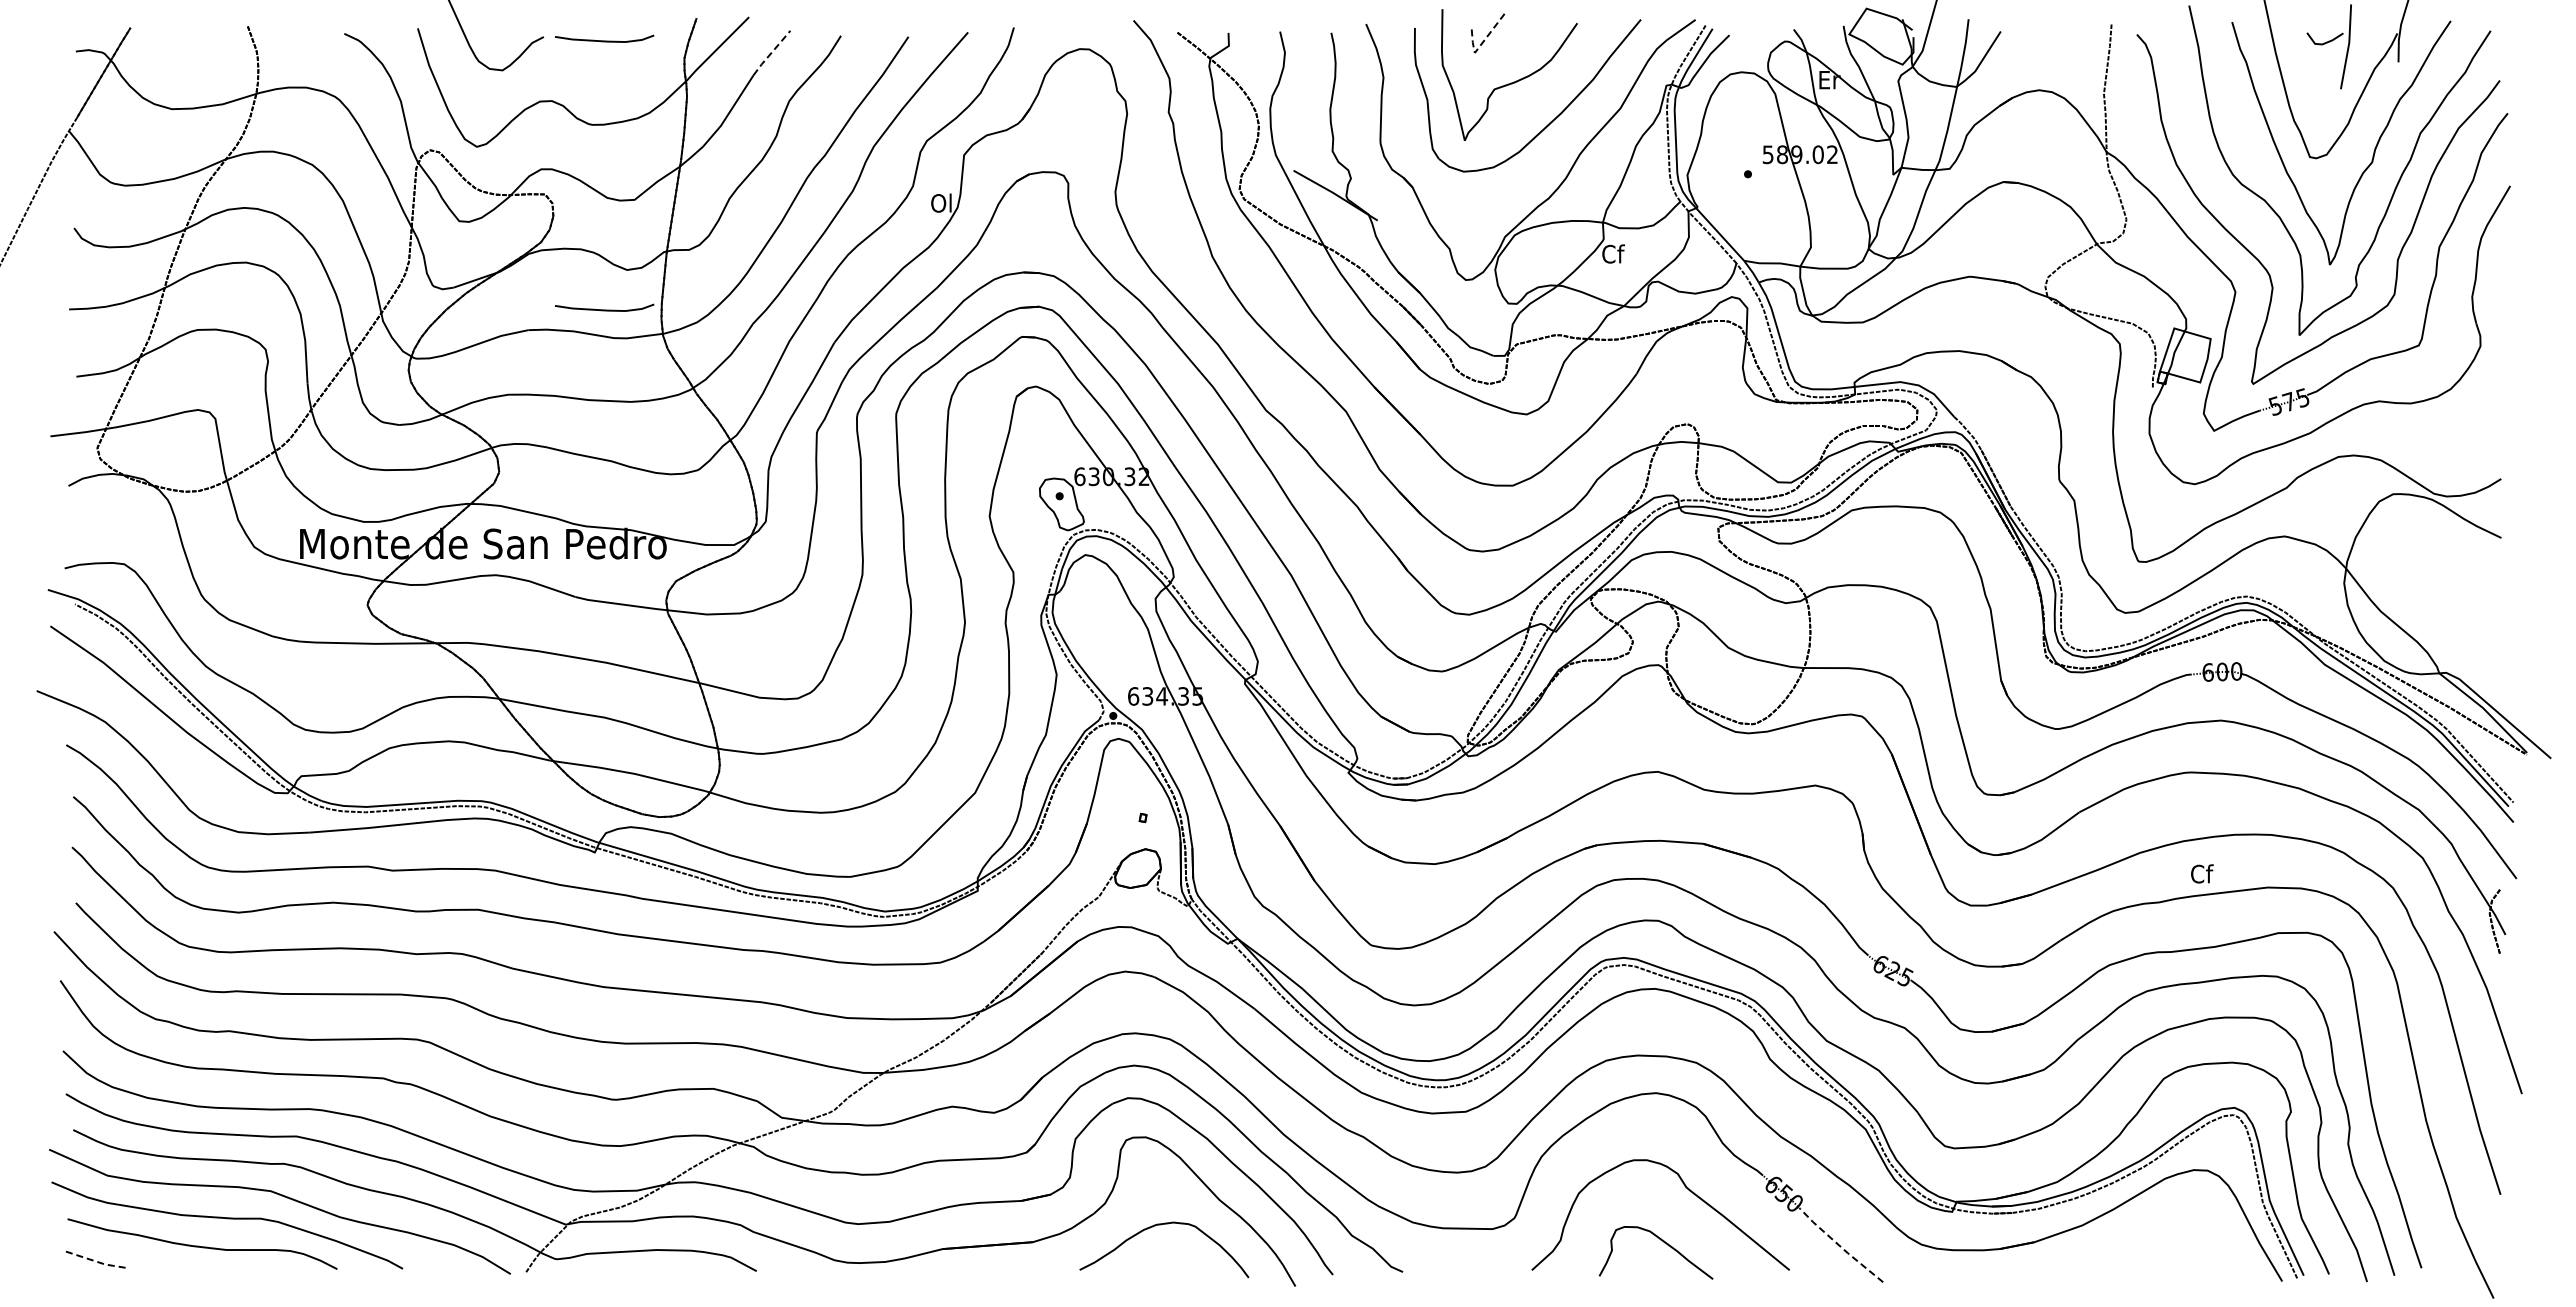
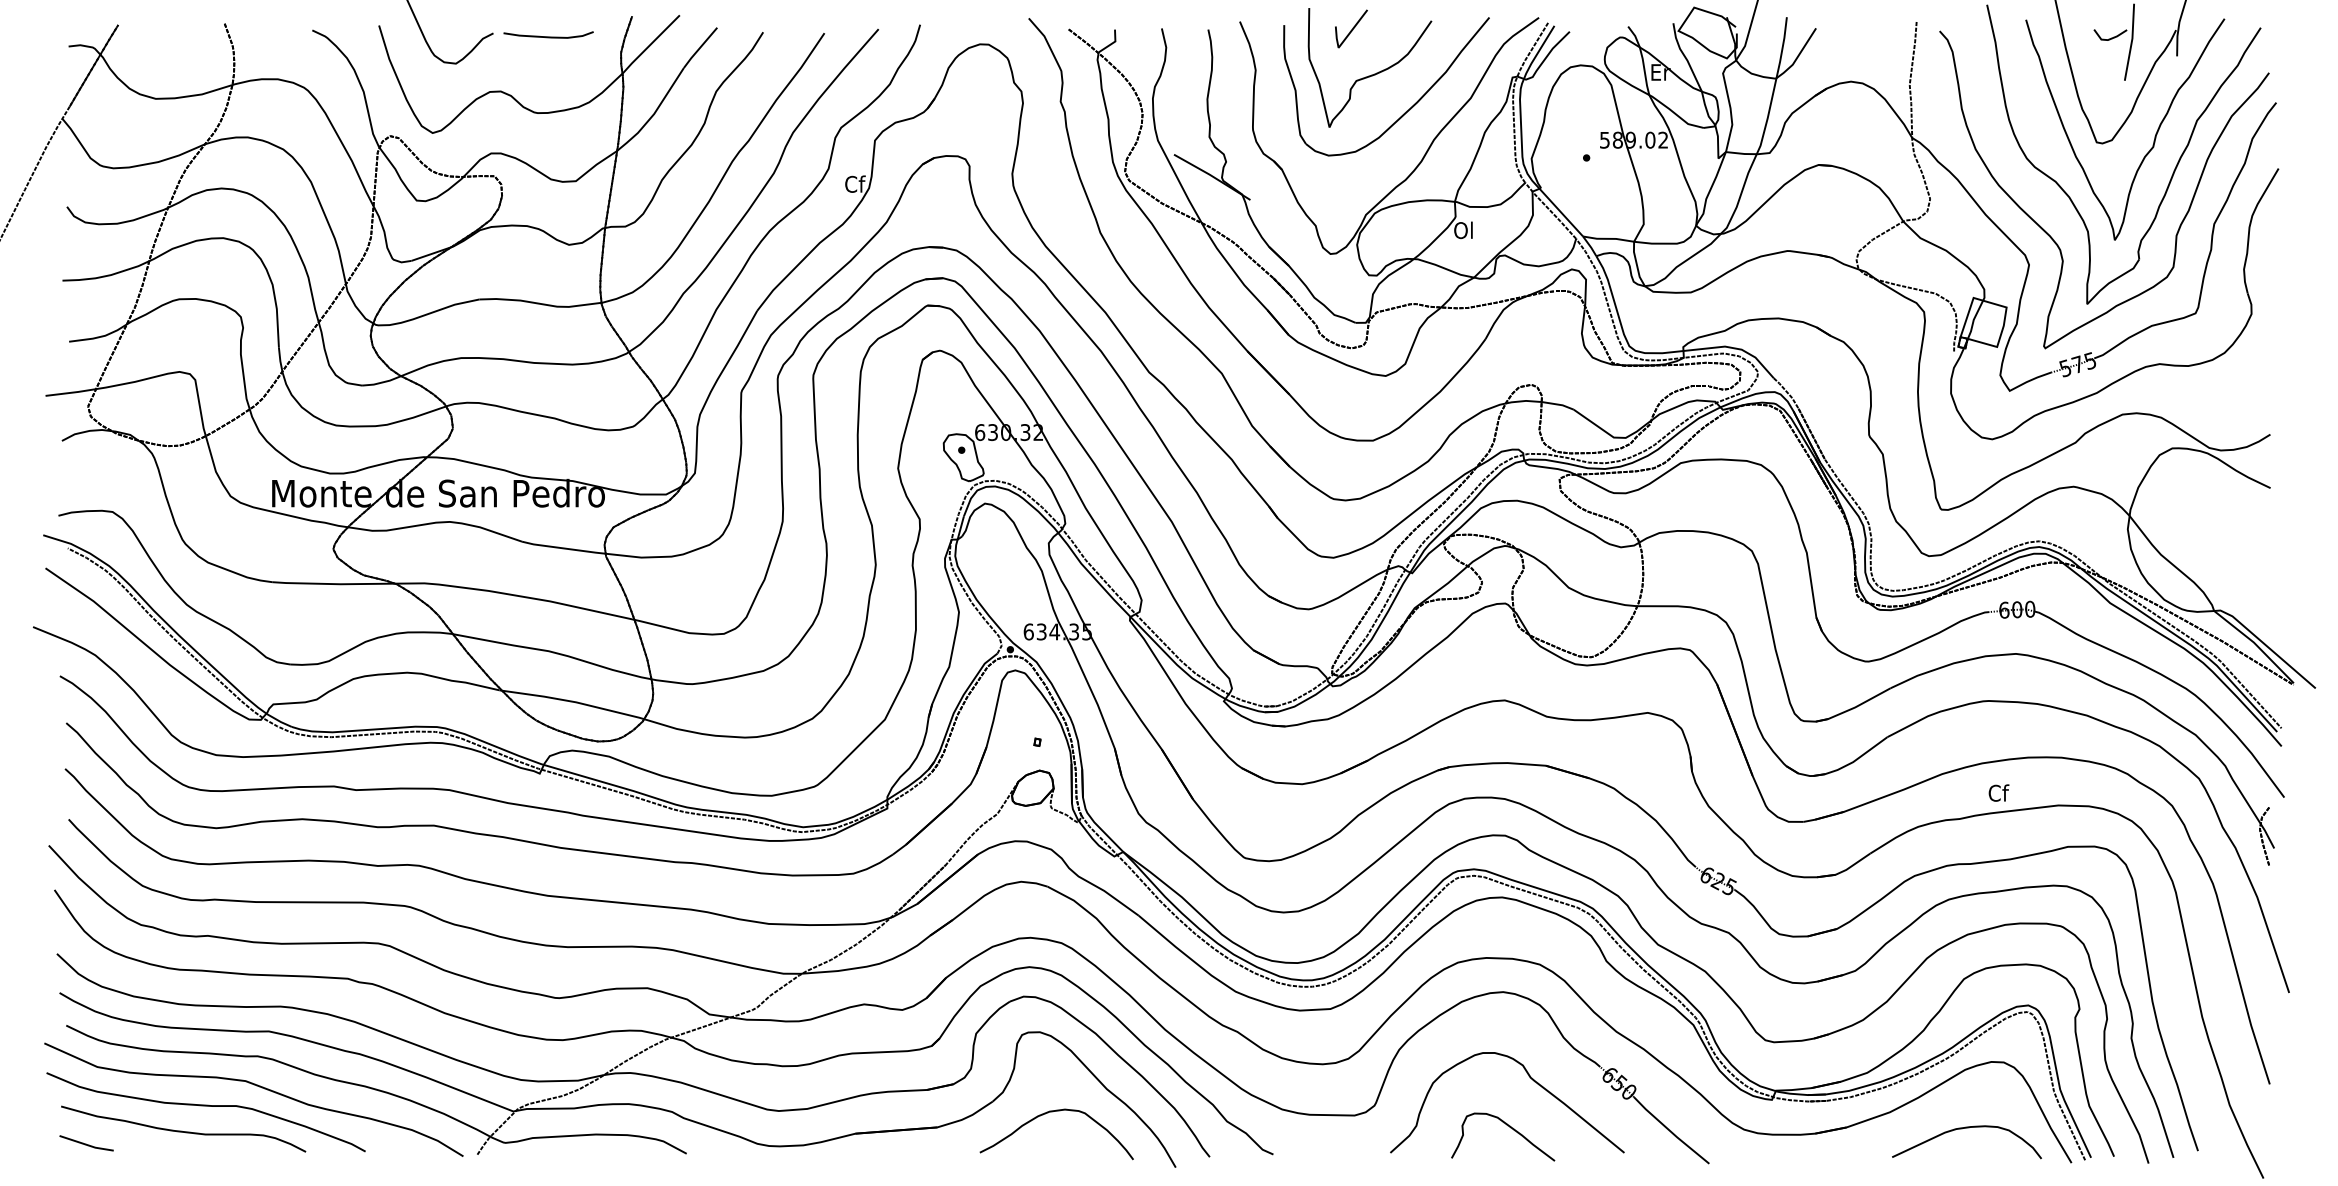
line: (1482, 42) -> (1345, 38), dashed -> solid
line: (771, 53) -> (700, 48), dashed -> solid
text: (942, 202) -> (855, 183), Ol -> Cf
text: (1613, 253) -> (1464, 229), Cf -> Ol
curve: (604, 309) -> (548, 280), removed
curve: (2166, 1243) -> (1966, 1128), added
line: (1840, 1246) -> (1670, 1131), dashed -> solid
line: (95, 1261) -> (86, 1144), dashed -> solid

